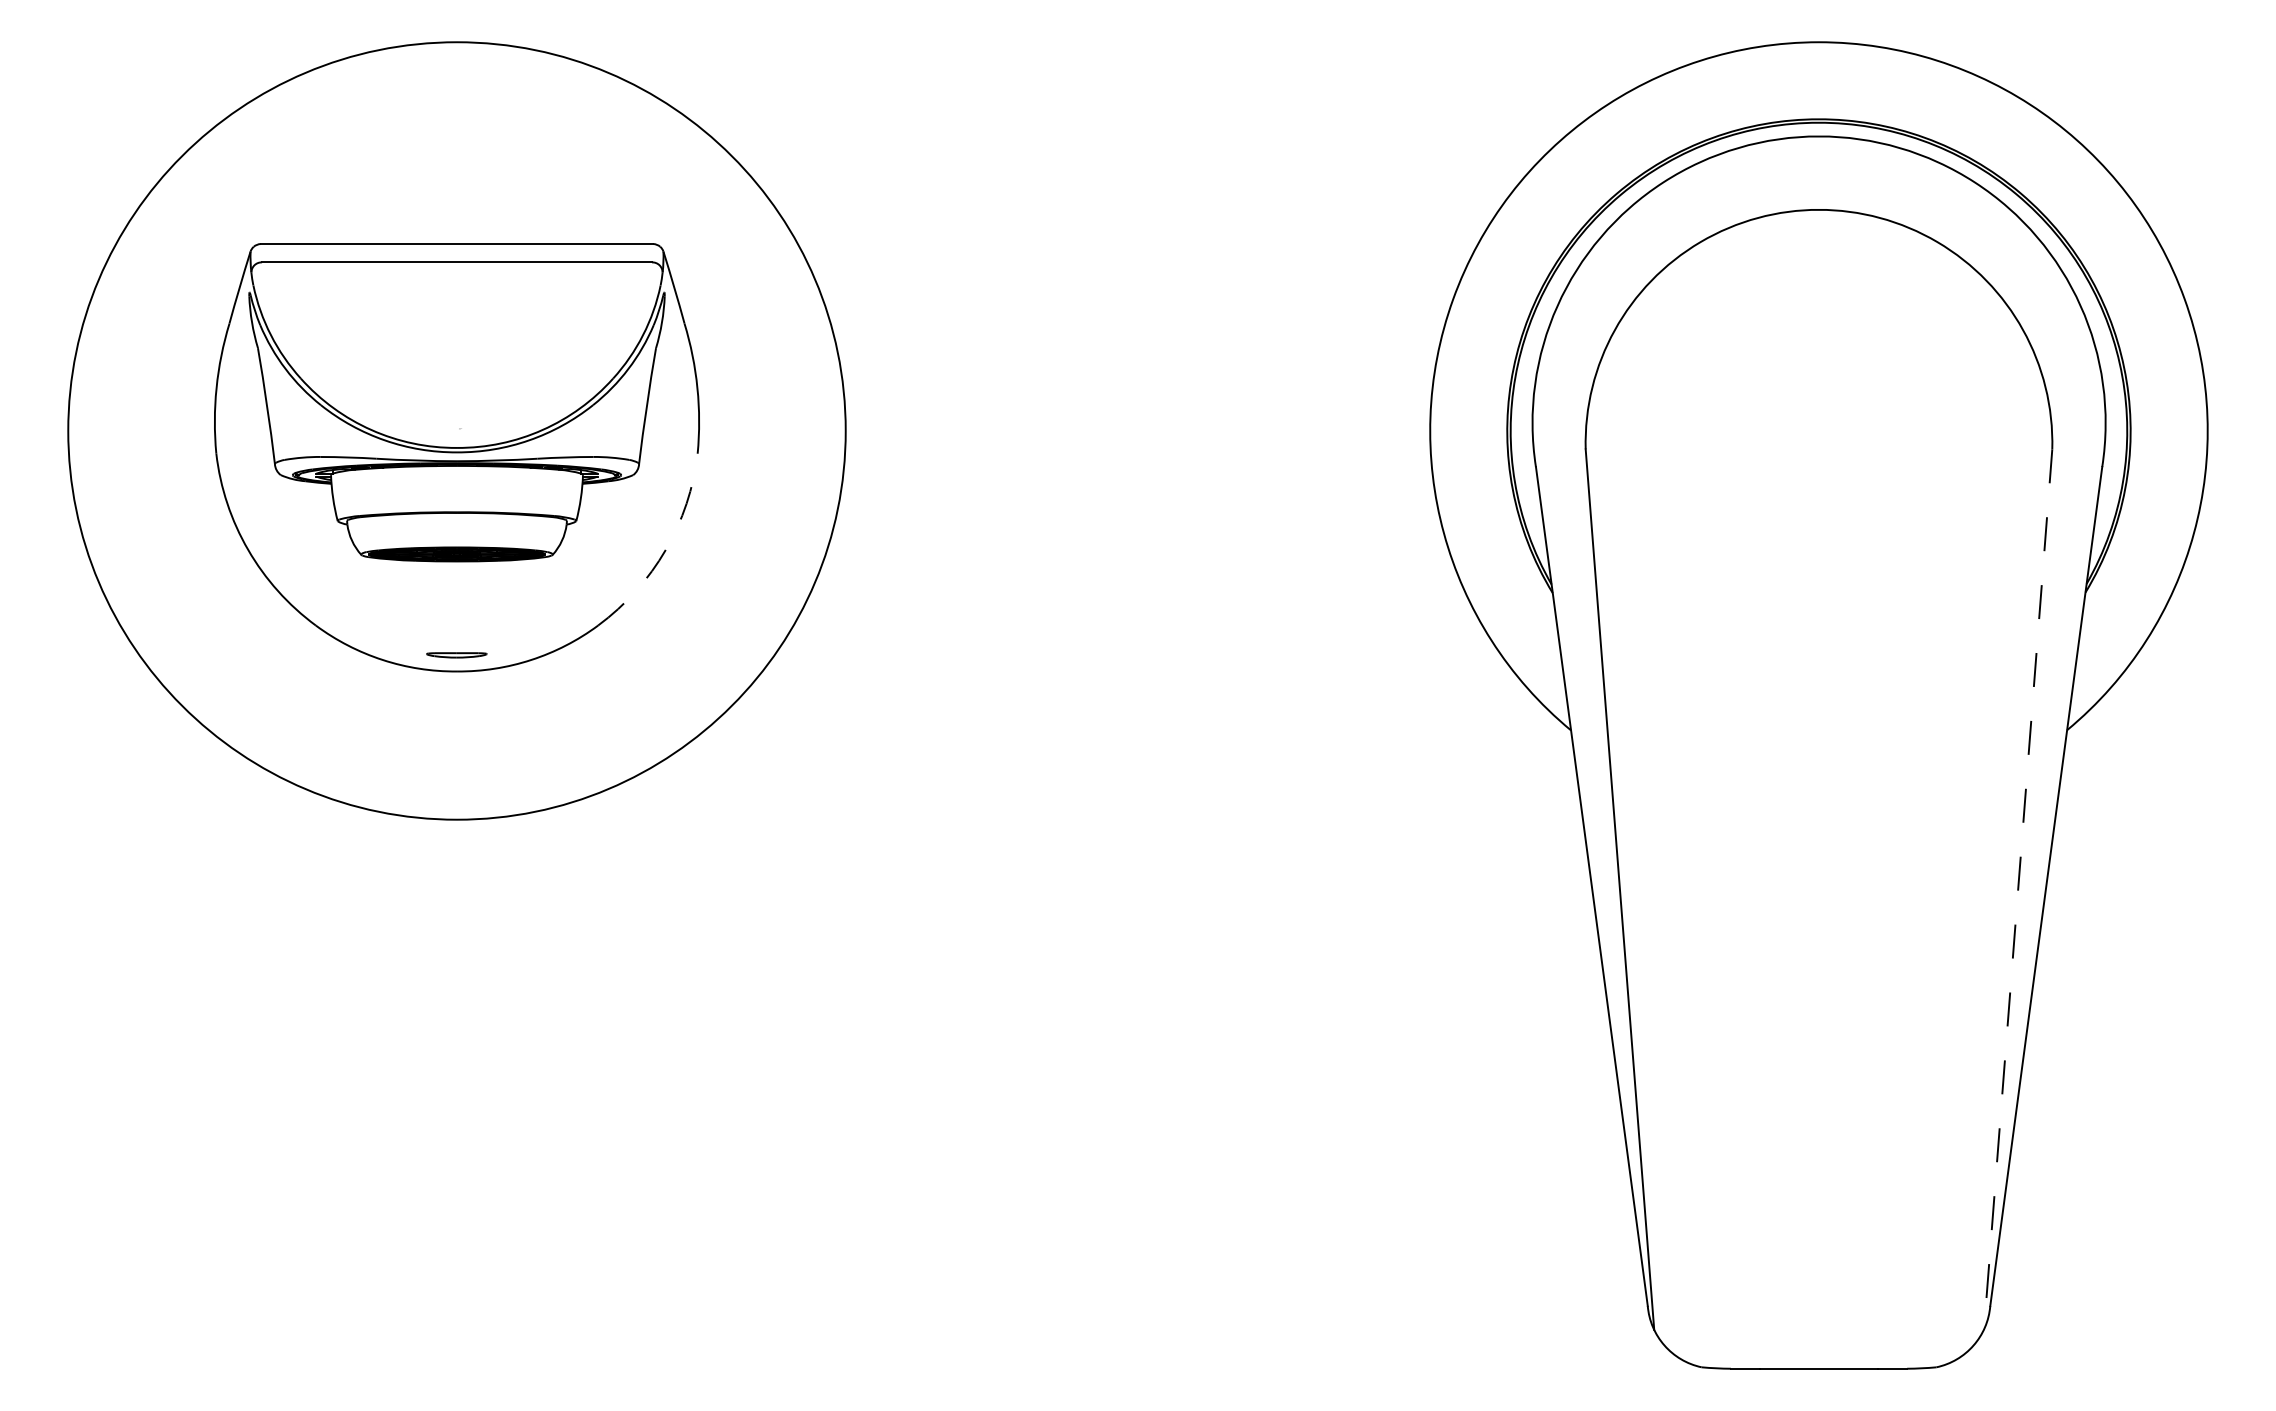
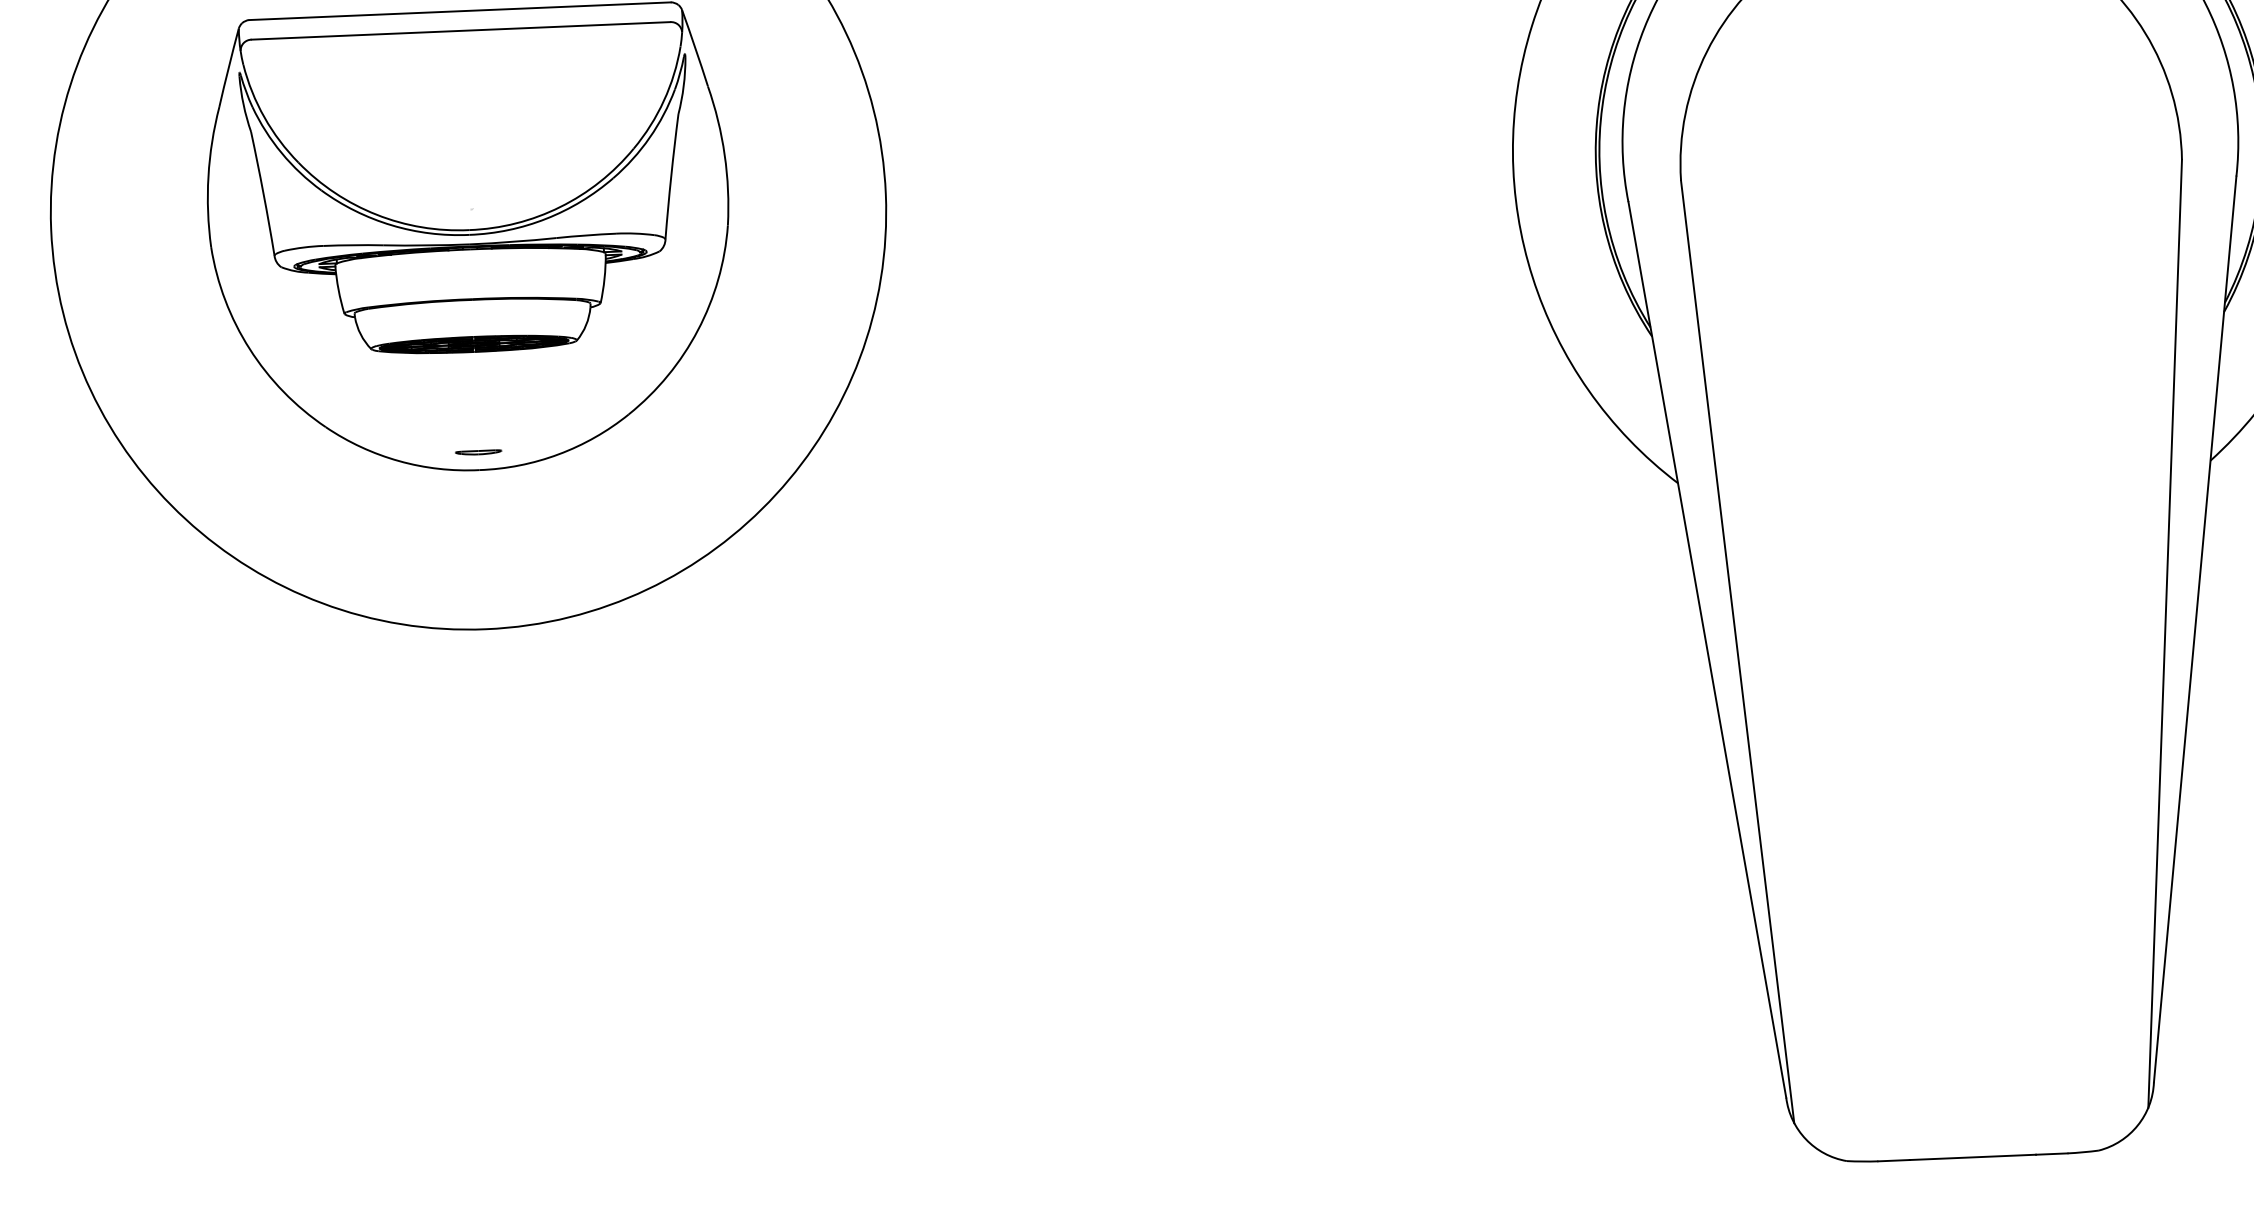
arc: (665, 550) -> (697, 330), dashed -> solid
part: (457, 654) -> (479, 451), size x0.71
line: (2018, 889) -> (2165, 633), dashed -> solid

